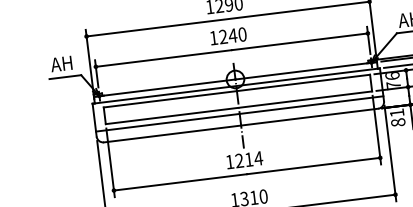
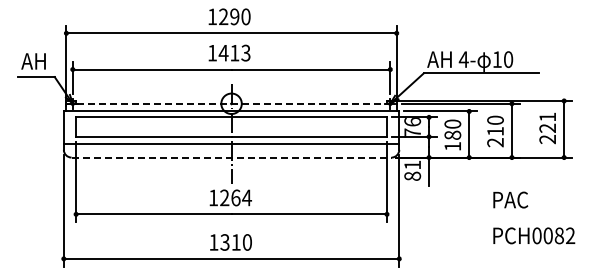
text: (232, 35) -> (234, 52), 1240 -> 1413
line: (236, 79) -> (232, 103), solid -> dashed
line: (241, 125) -> (232, 157), solid -> dashed
text: (248, 159) -> (235, 197), 1214 -> 1264

